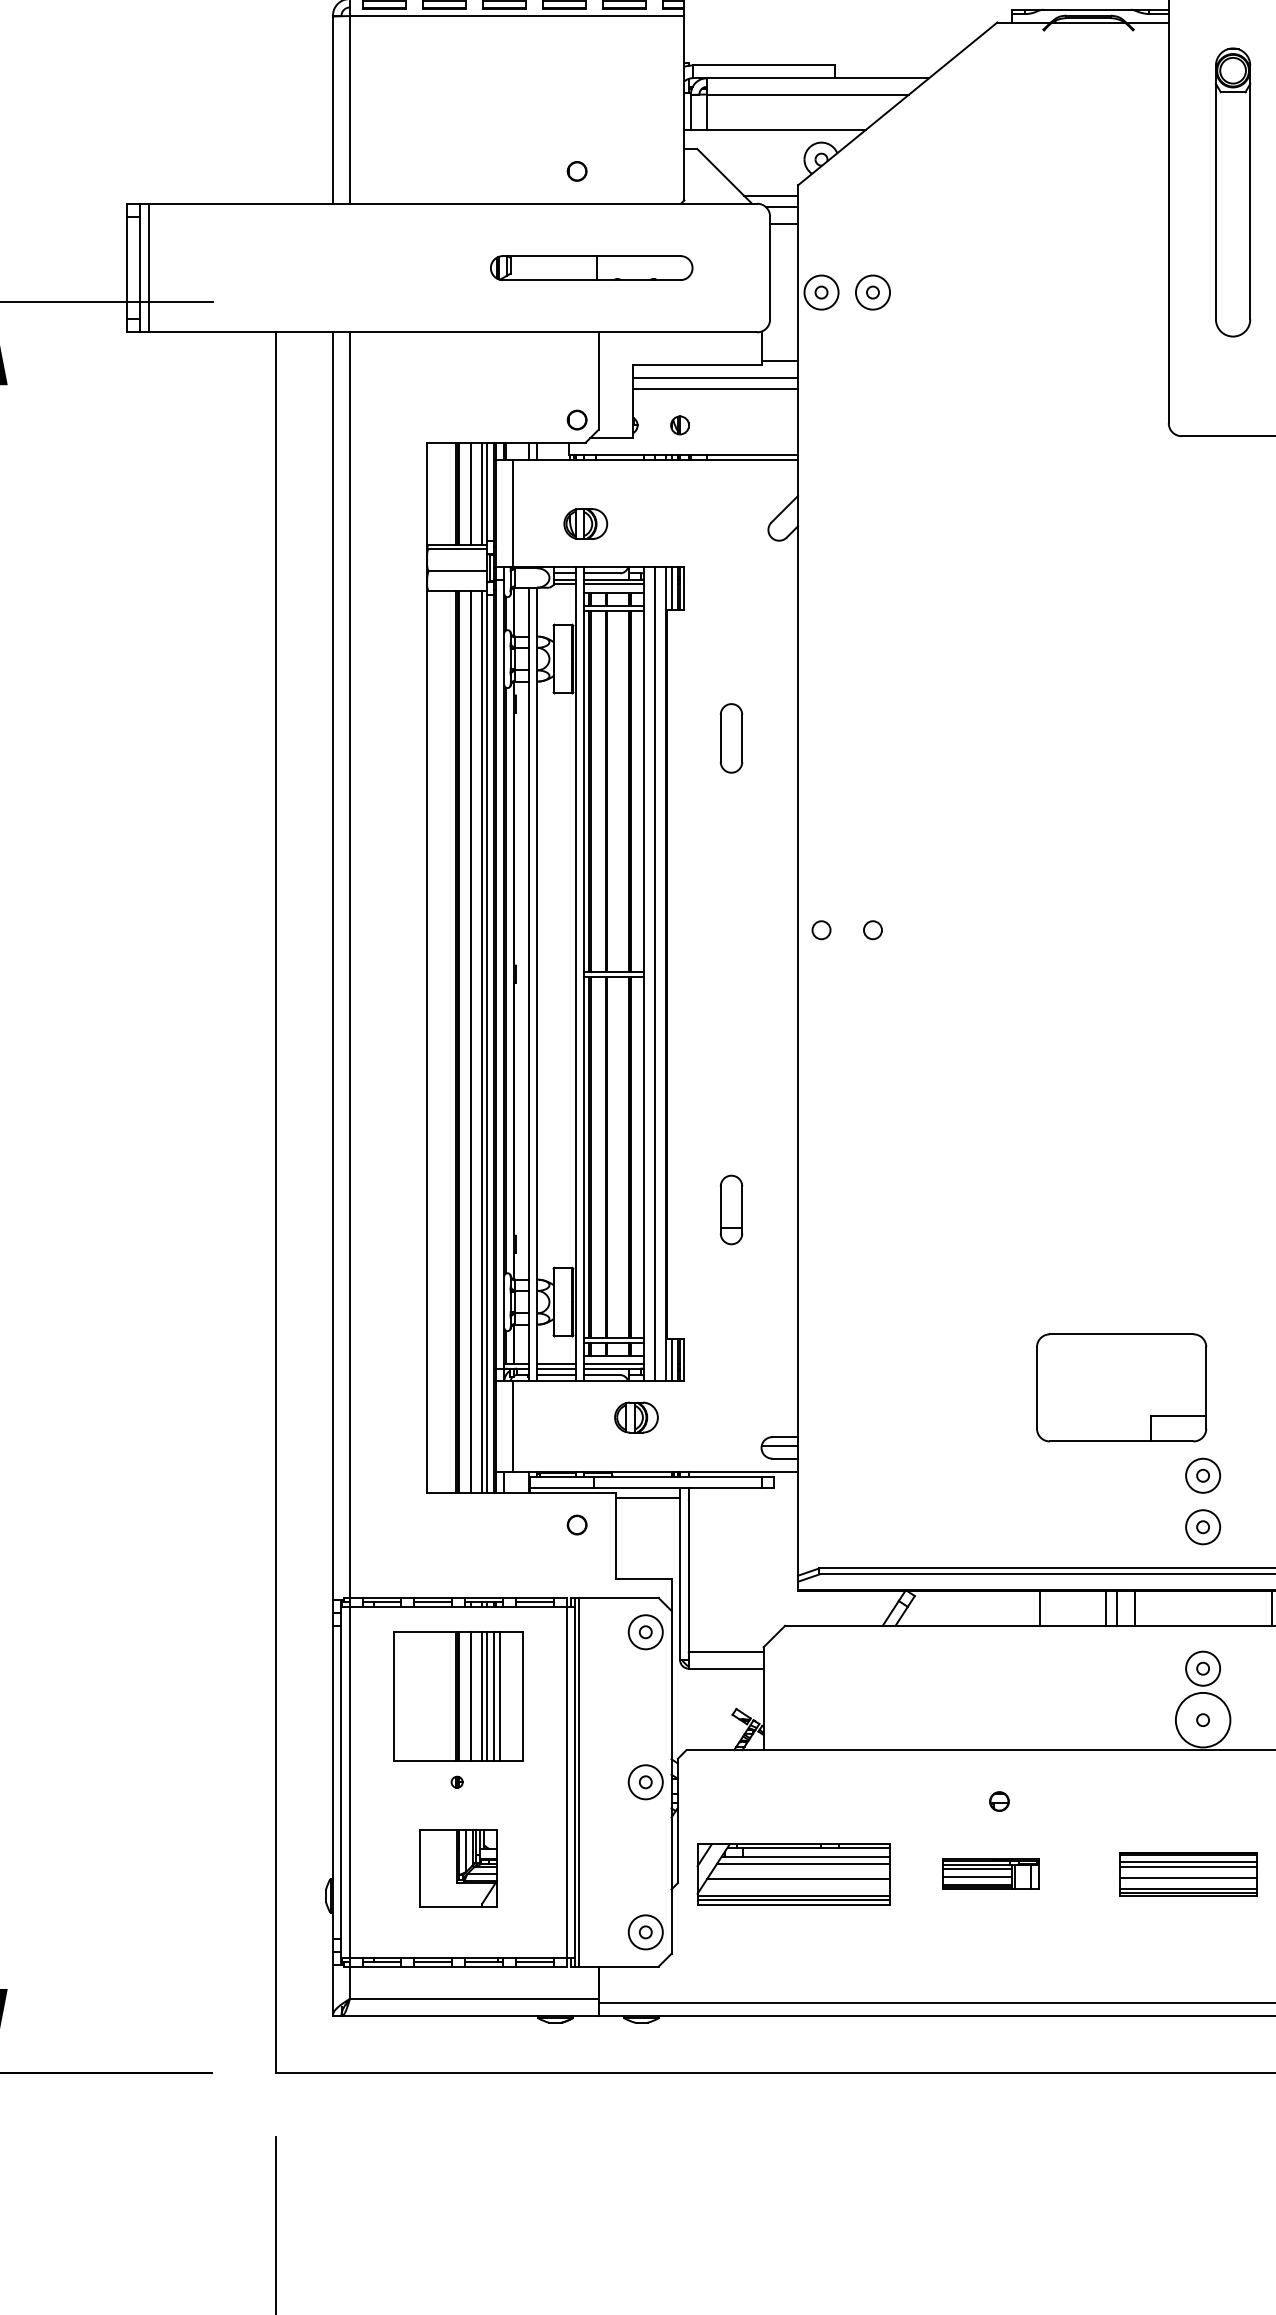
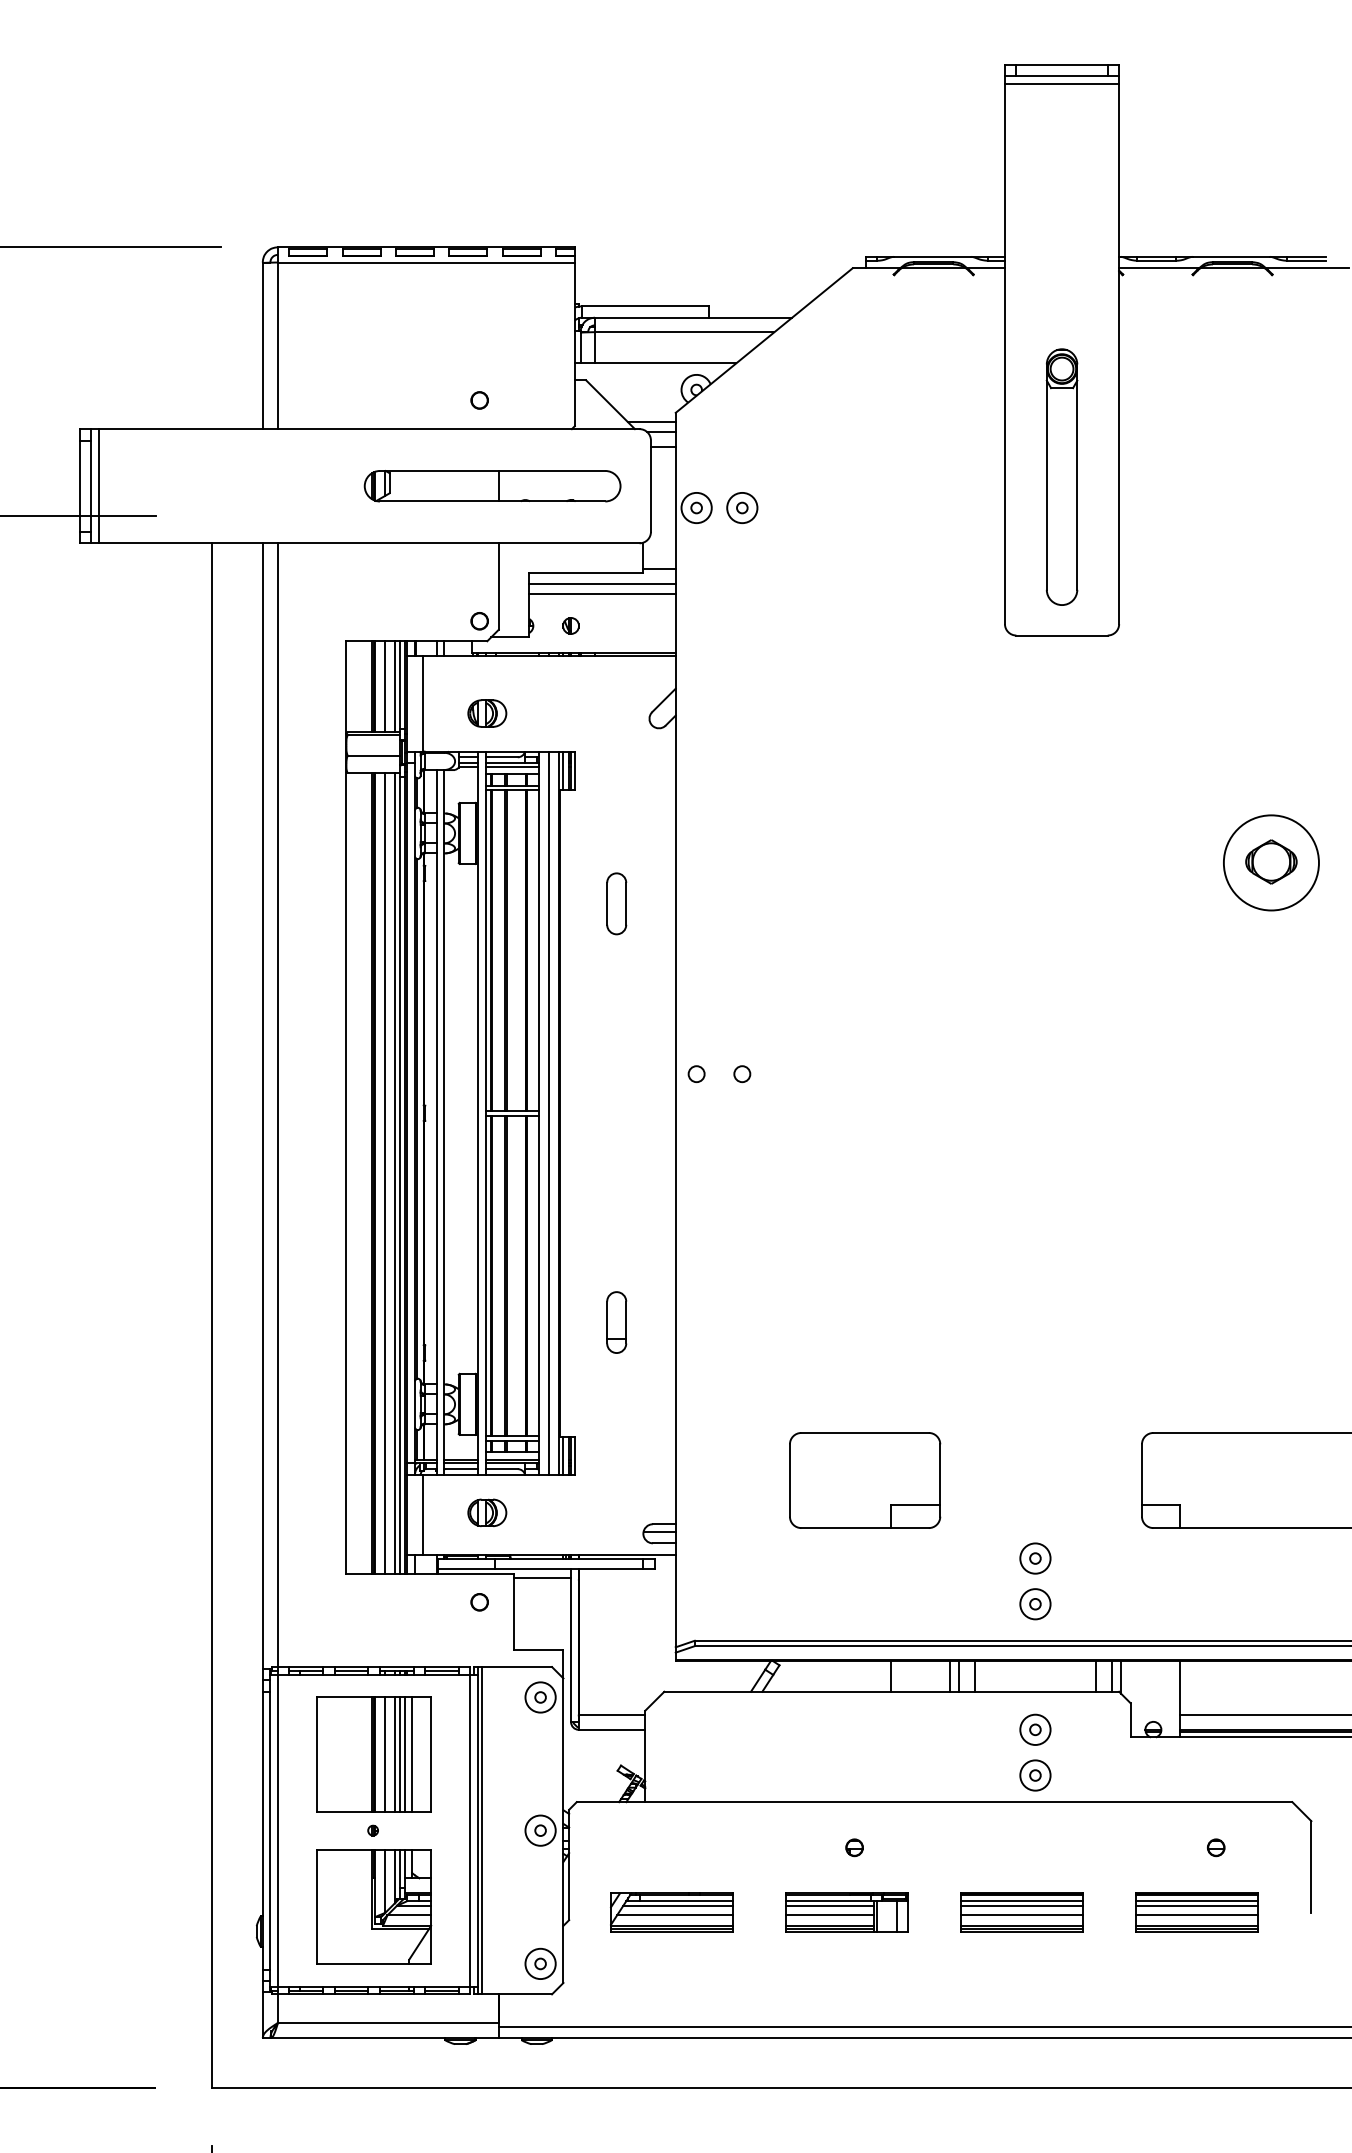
part: (1232, 191) -> (1061, 476), moved
part: (591, 268) -> (492, 486), size x1.43
part: (1122, 1387) -> (865, 1480), moved
part: (636, 1417) -> (487, 1512), moved
circle: (1203, 1720) -> (1035, 1775), size x0.62
part: (458, 1867) -> (374, 1906), size x1.67
part: (793, 1874) -> (671, 1912), size x0.71
part: (990, 1874) -> (846, 1912), size x1.43

